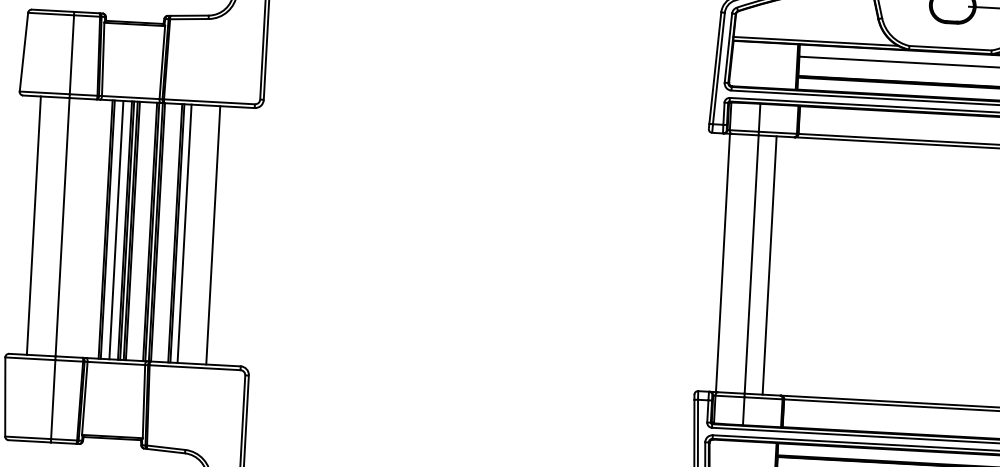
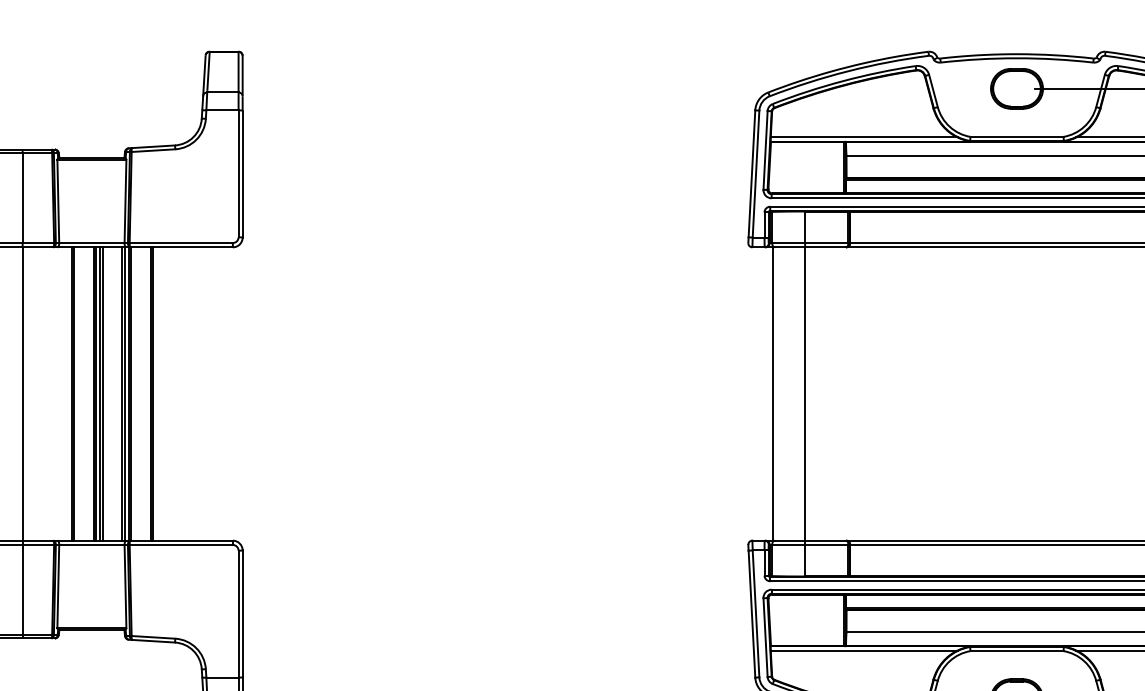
line: (116, 229) -> (83, 393), removed
line: (184, 233) -> (161, 393), removed
line: (213, 234) -> (193, 393), removed
line: (769, 265) -> (825, 393), removed

